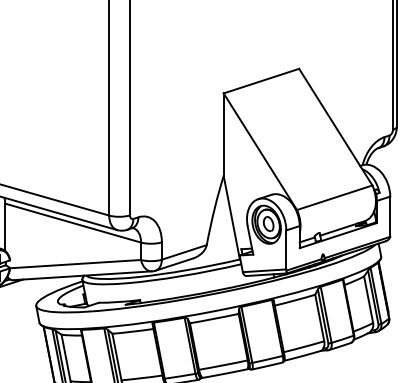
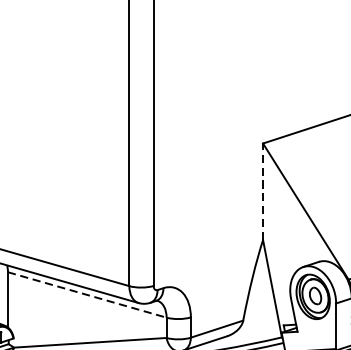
line: (223, 134) -> (262, 191), solid -> dashed
line: (73, 223) -> (87, 295), solid -> dashed

